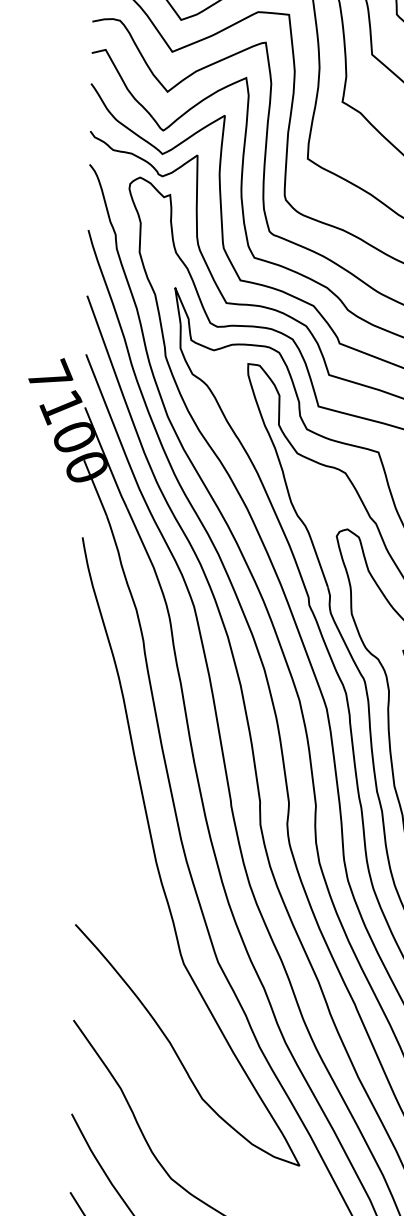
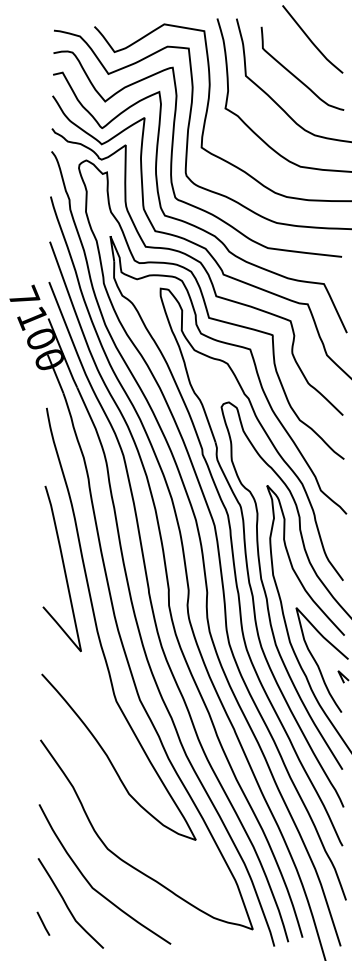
curve: (106, 770) -> (63, 568), added

